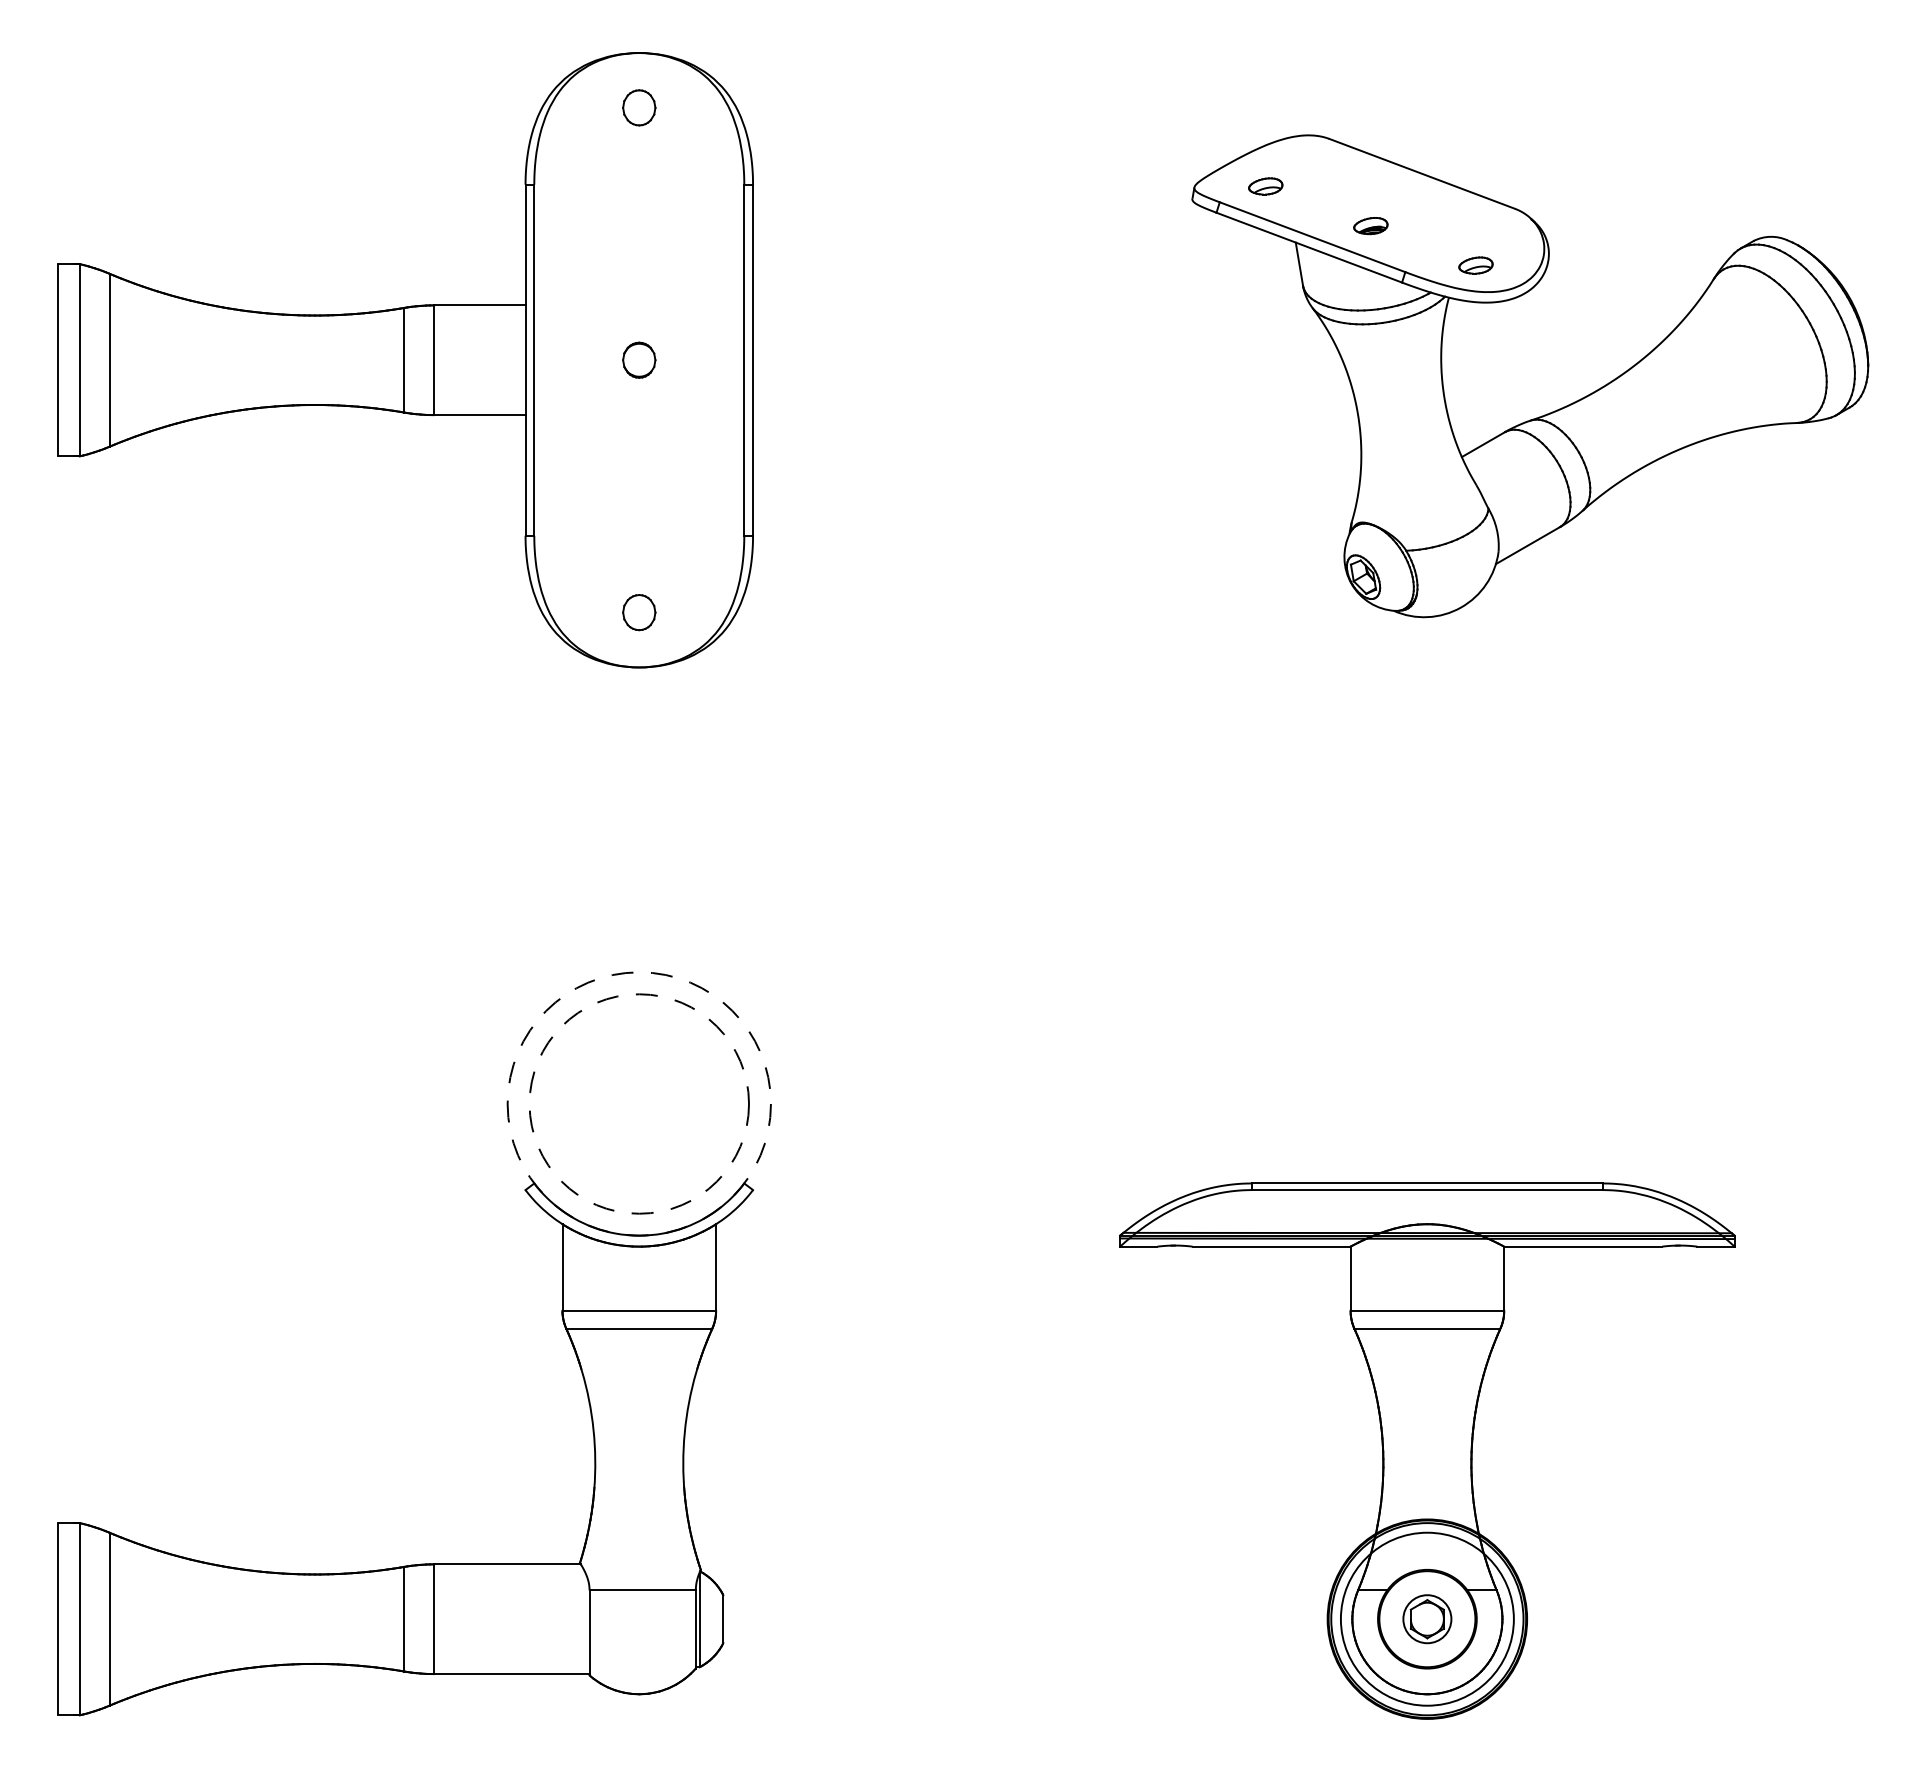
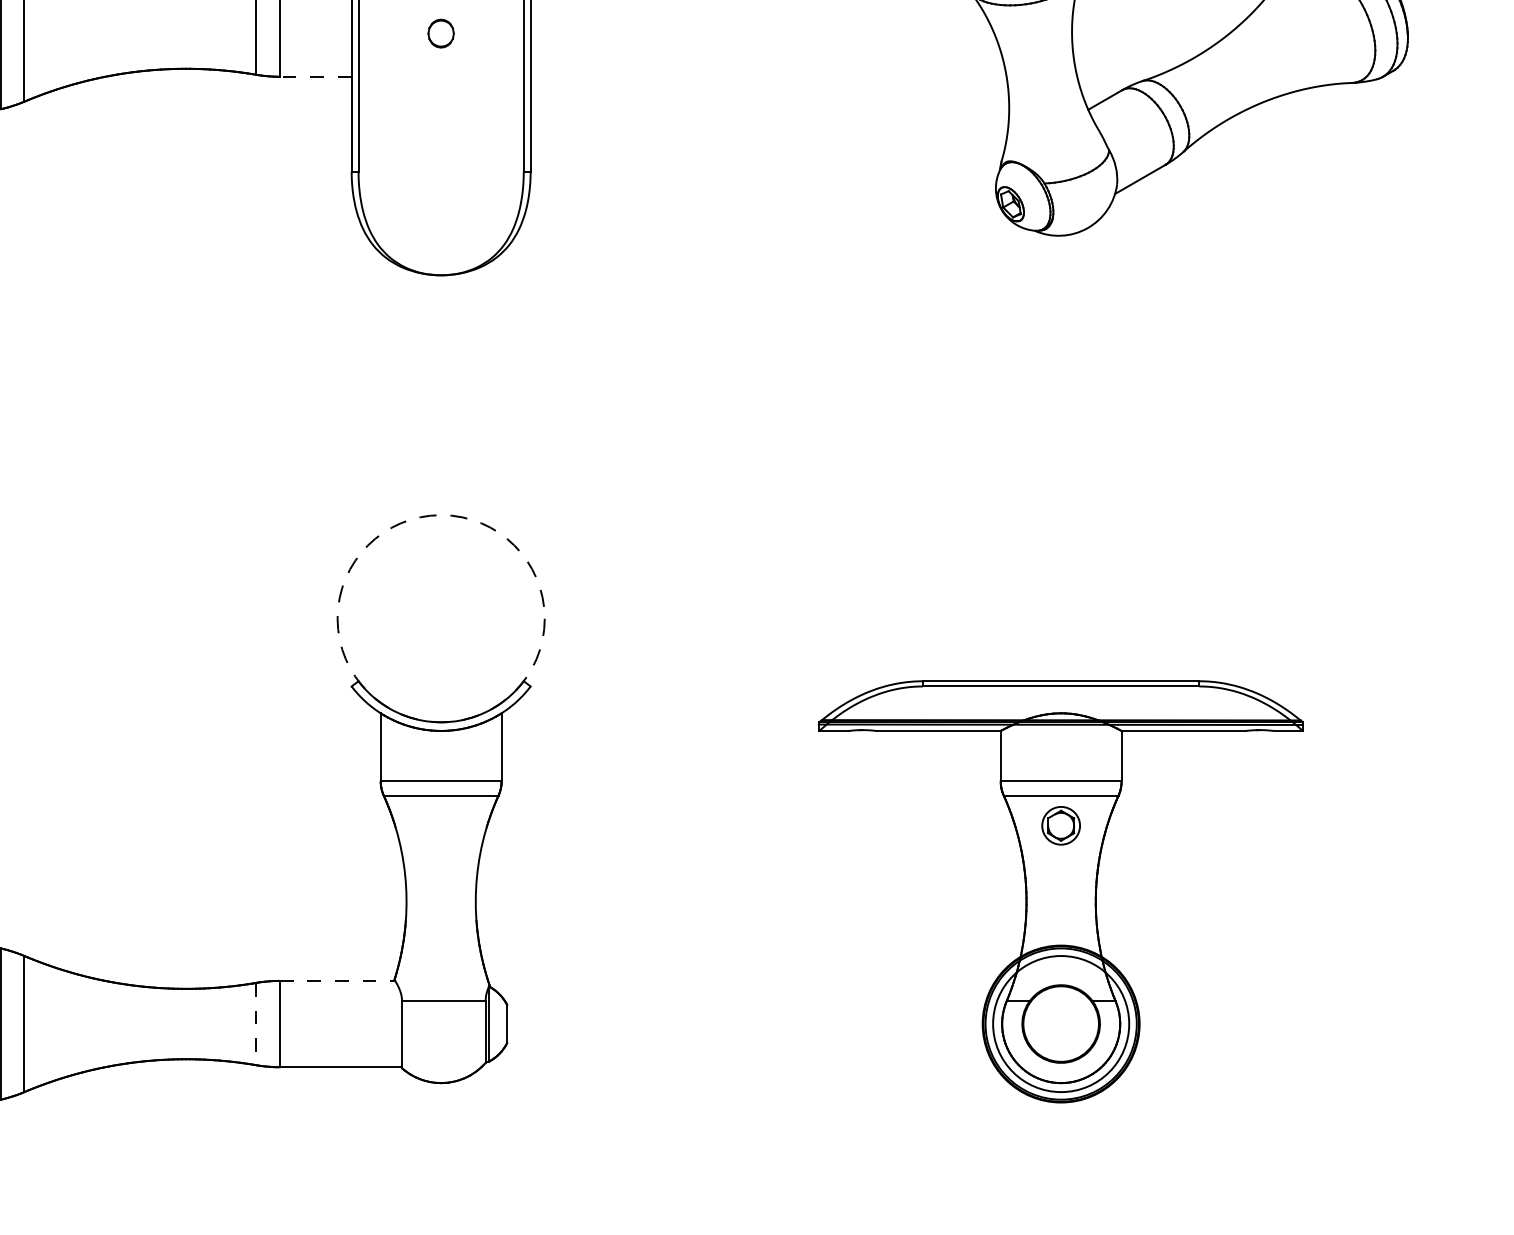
line: (479, 415) -> (315, 77), solid -> dashed
part: (639, 612) -> (441, 232), removed
circle: (639, 1103) -> (441, 618), removed
line: (508, 1564) -> (338, 981), solid -> dashed
line: (404, 1619) -> (256, 1024), solid -> dashed
part: (1427, 1619) -> (1061, 826), moved

